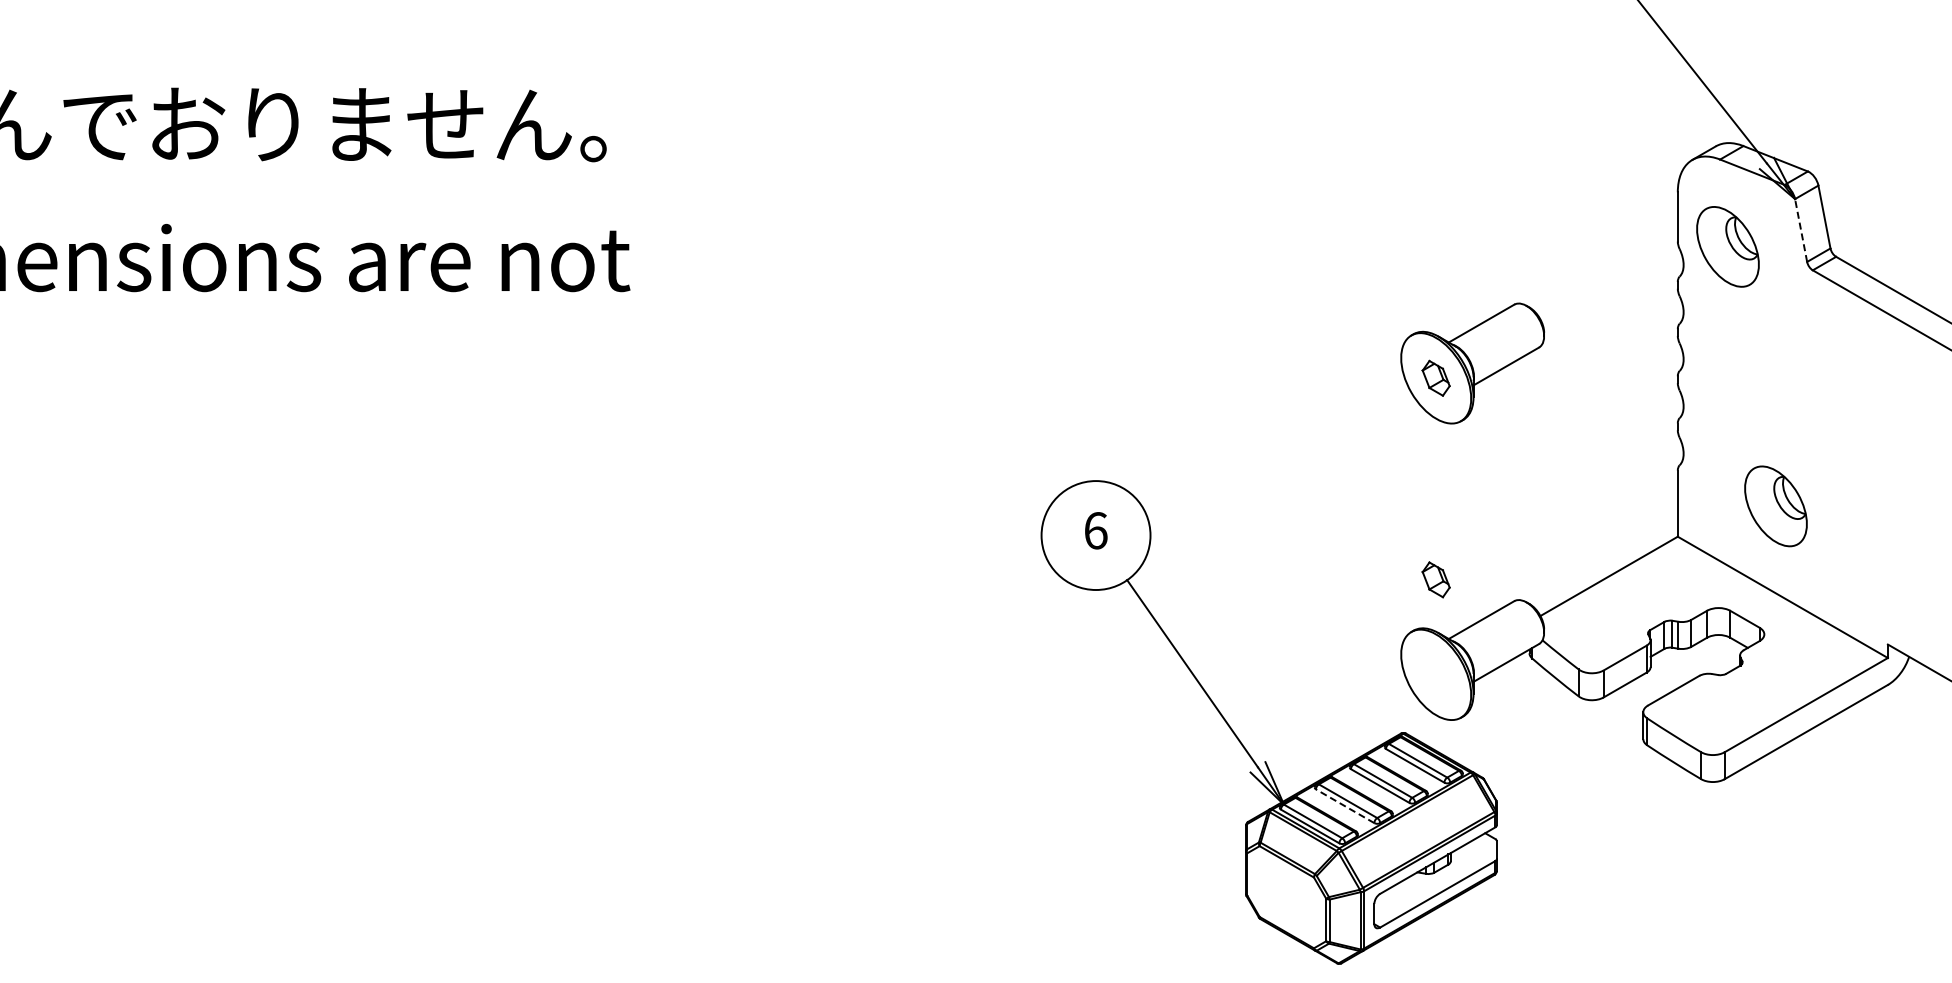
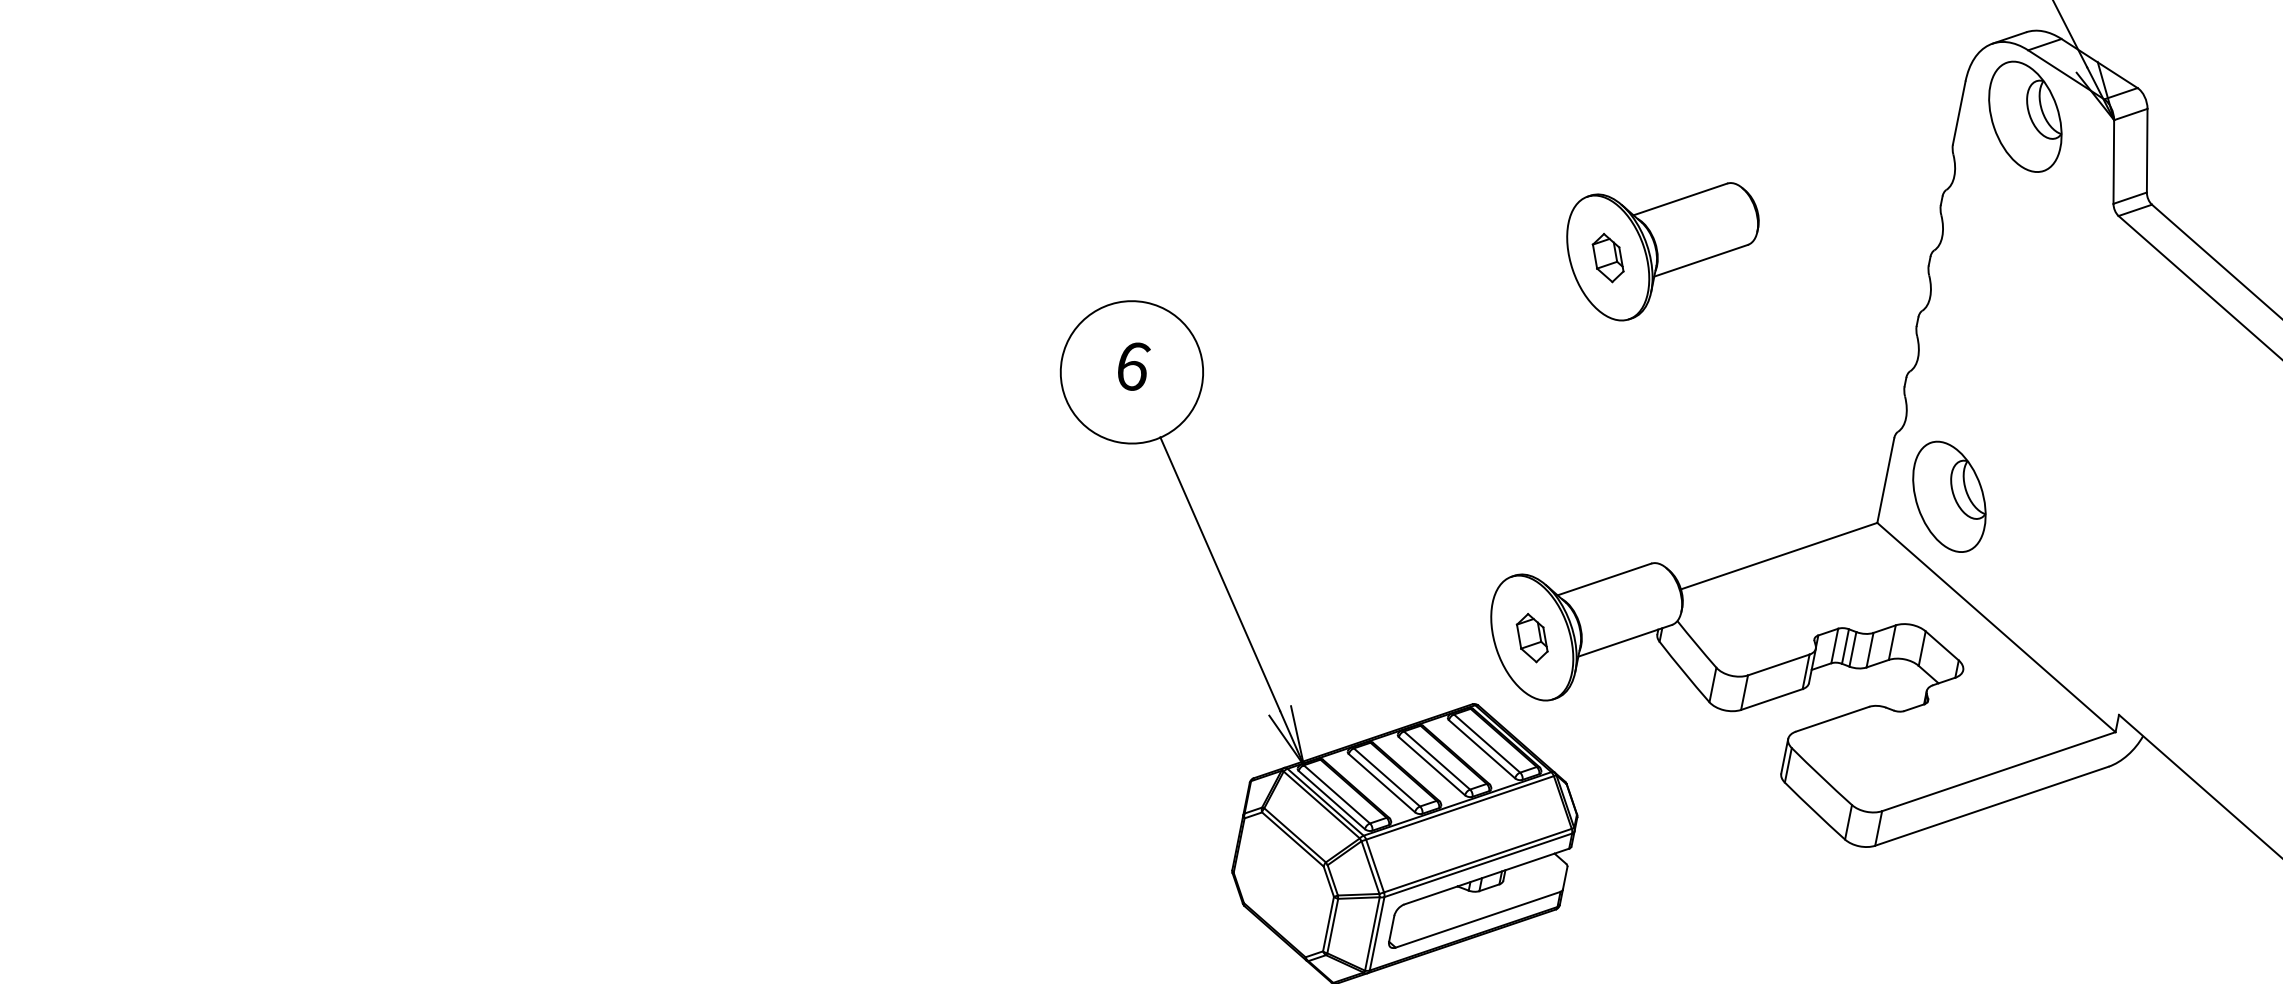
line: (1801, 230) -> (2114, 162), dashed -> solid
part: (1727, 246) -> (2024, 116), moved
part: (1775, 506) -> (1948, 496), moved
part: (1435, 579) -> (1531, 637), moved
line: (1345, 806) -> (1382, 783), dashed -> solid

